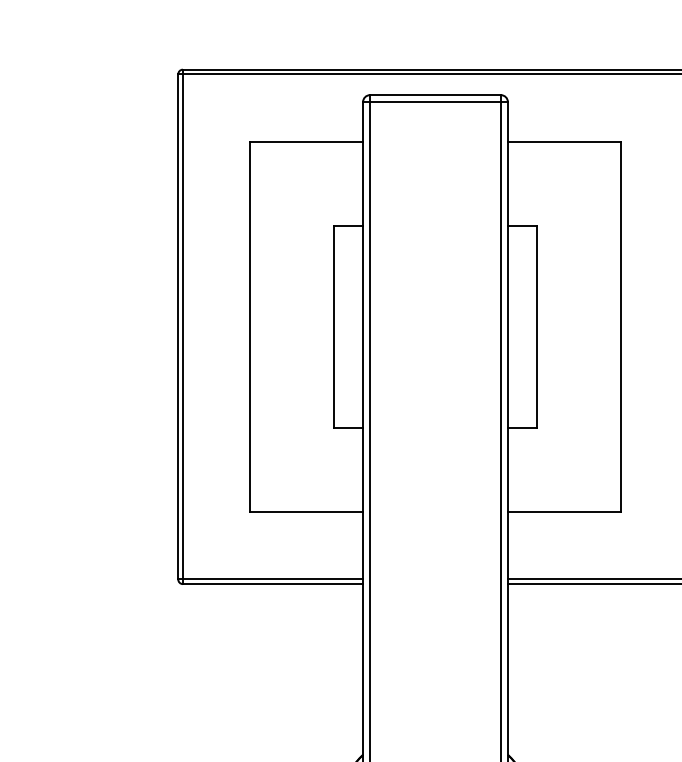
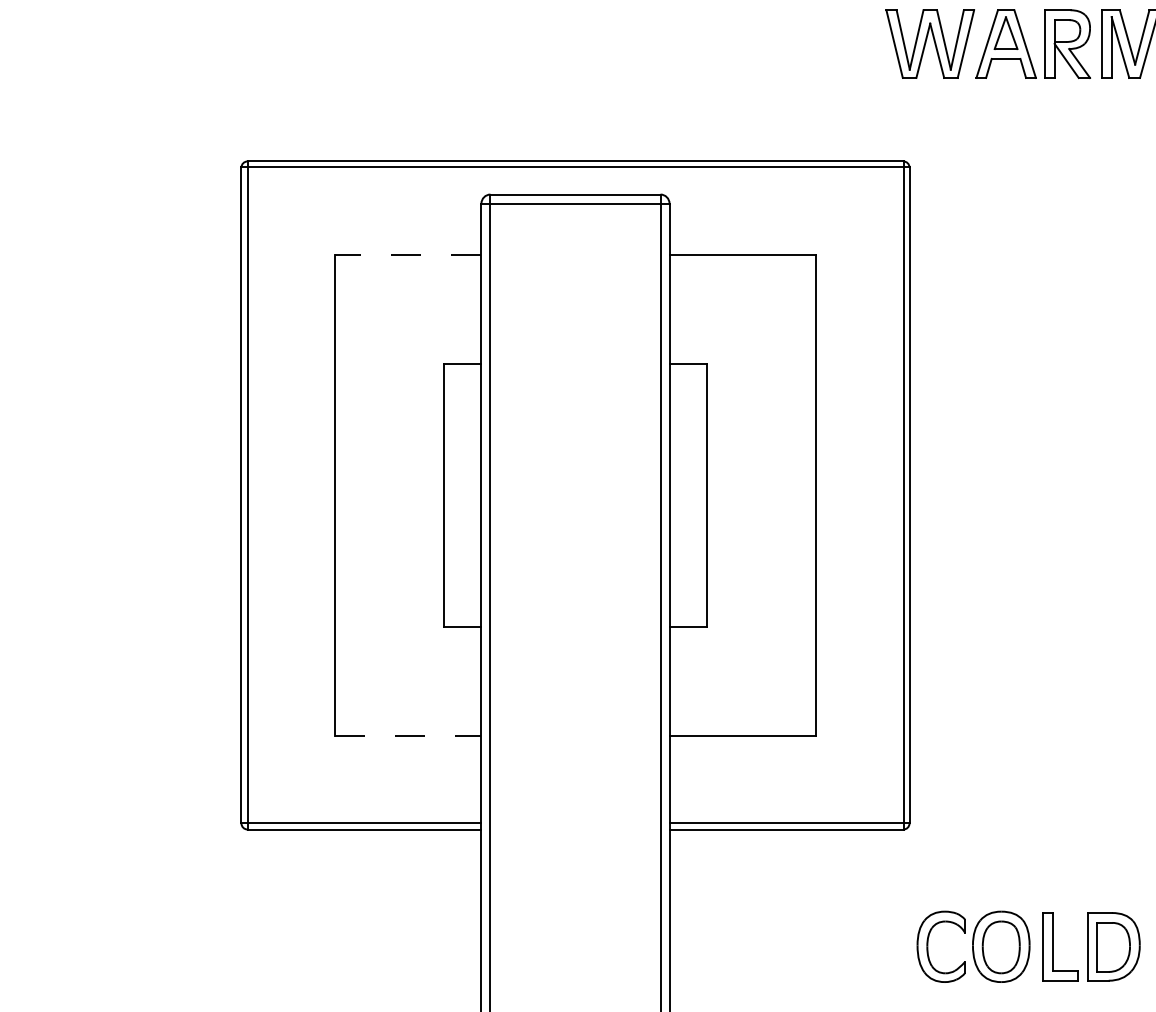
line: (306, 141) -> (407, 254), solid -> dashed
line: (306, 512) -> (408, 736), solid -> dashed

